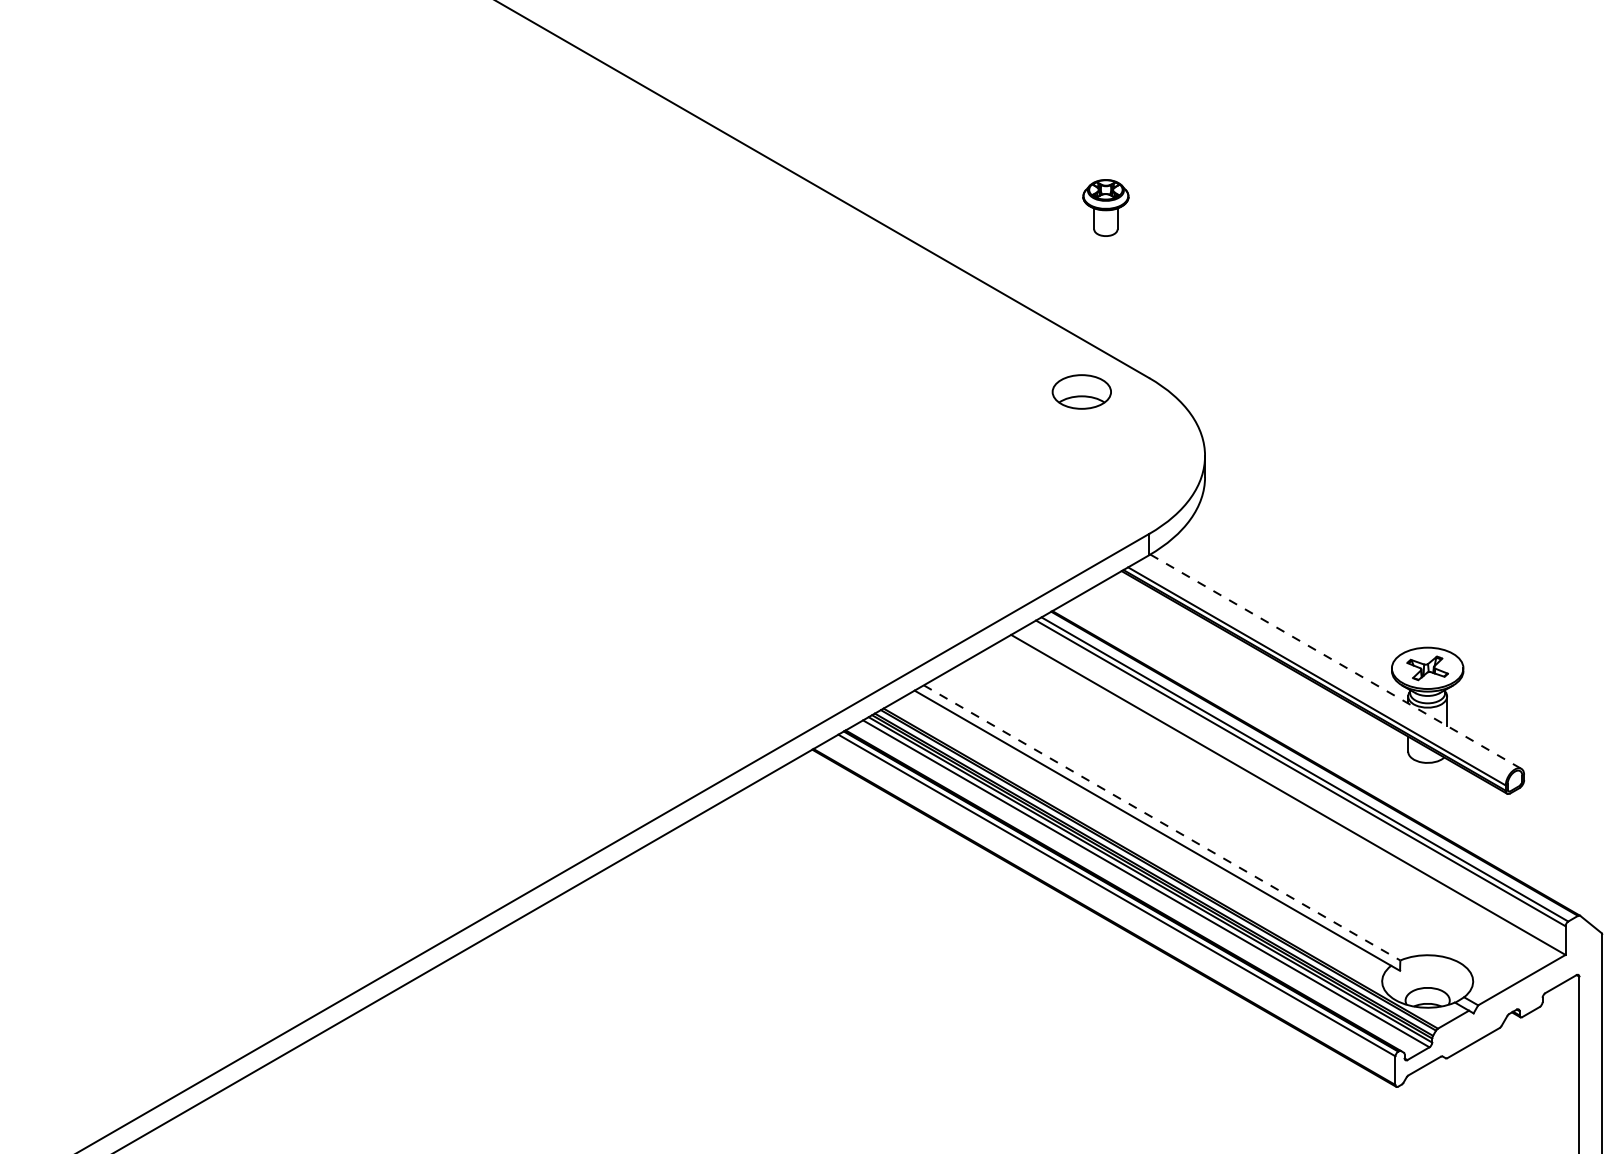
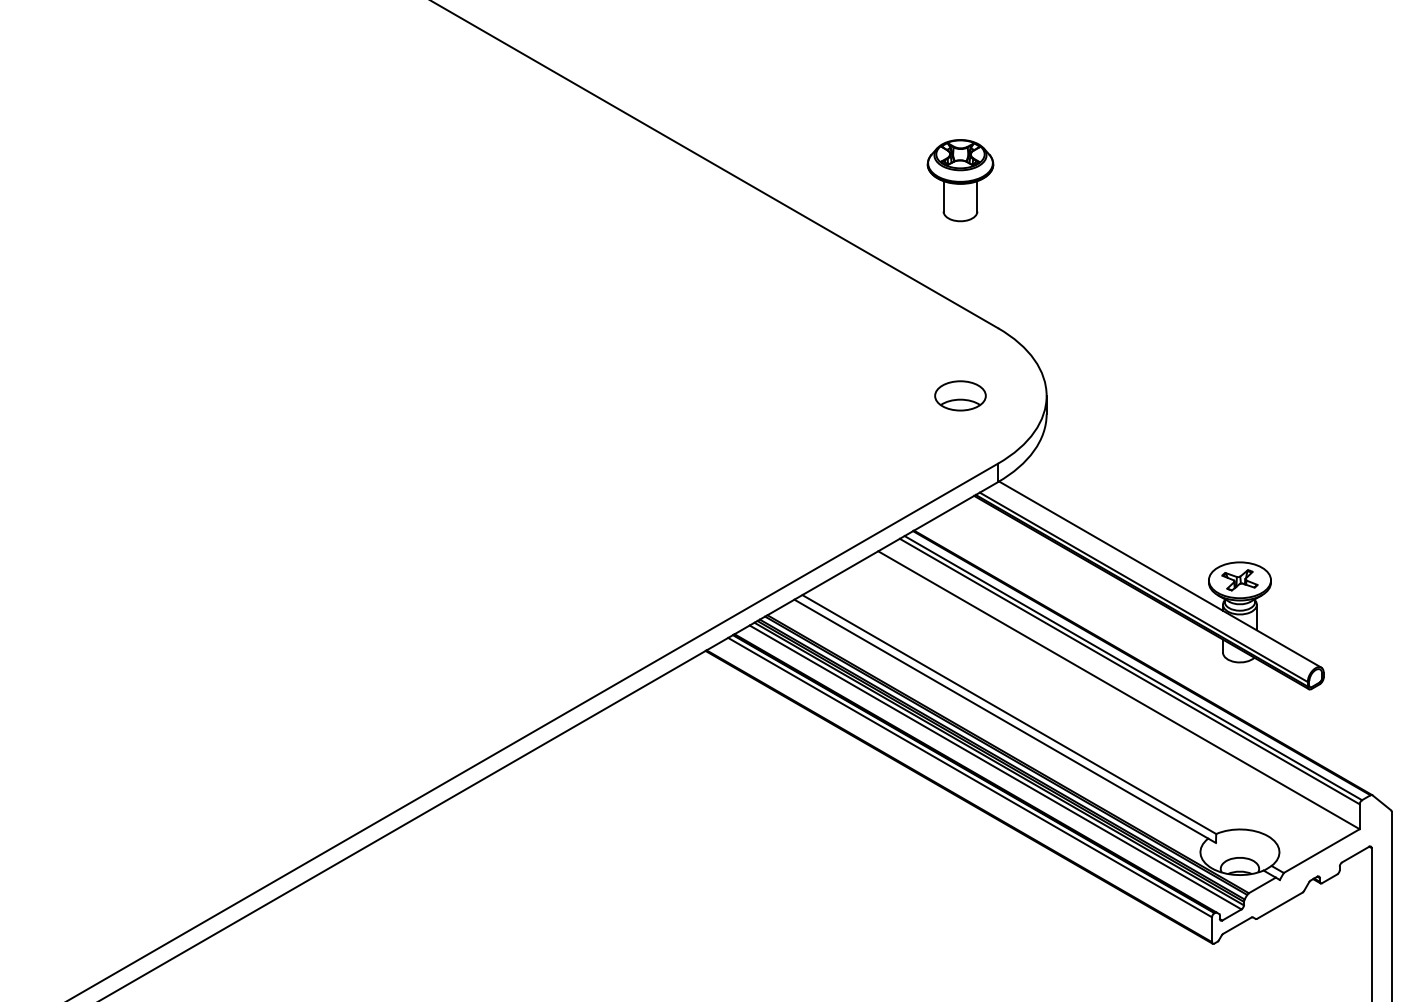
part: (1105, 207) -> (960, 180), size x1.67
part: (1081, 391) -> (960, 395), moved
line: (1336, 661) -> (1160, 574), dashed -> solid
line: (1162, 823) -> (1009, 715), dashed -> solid

